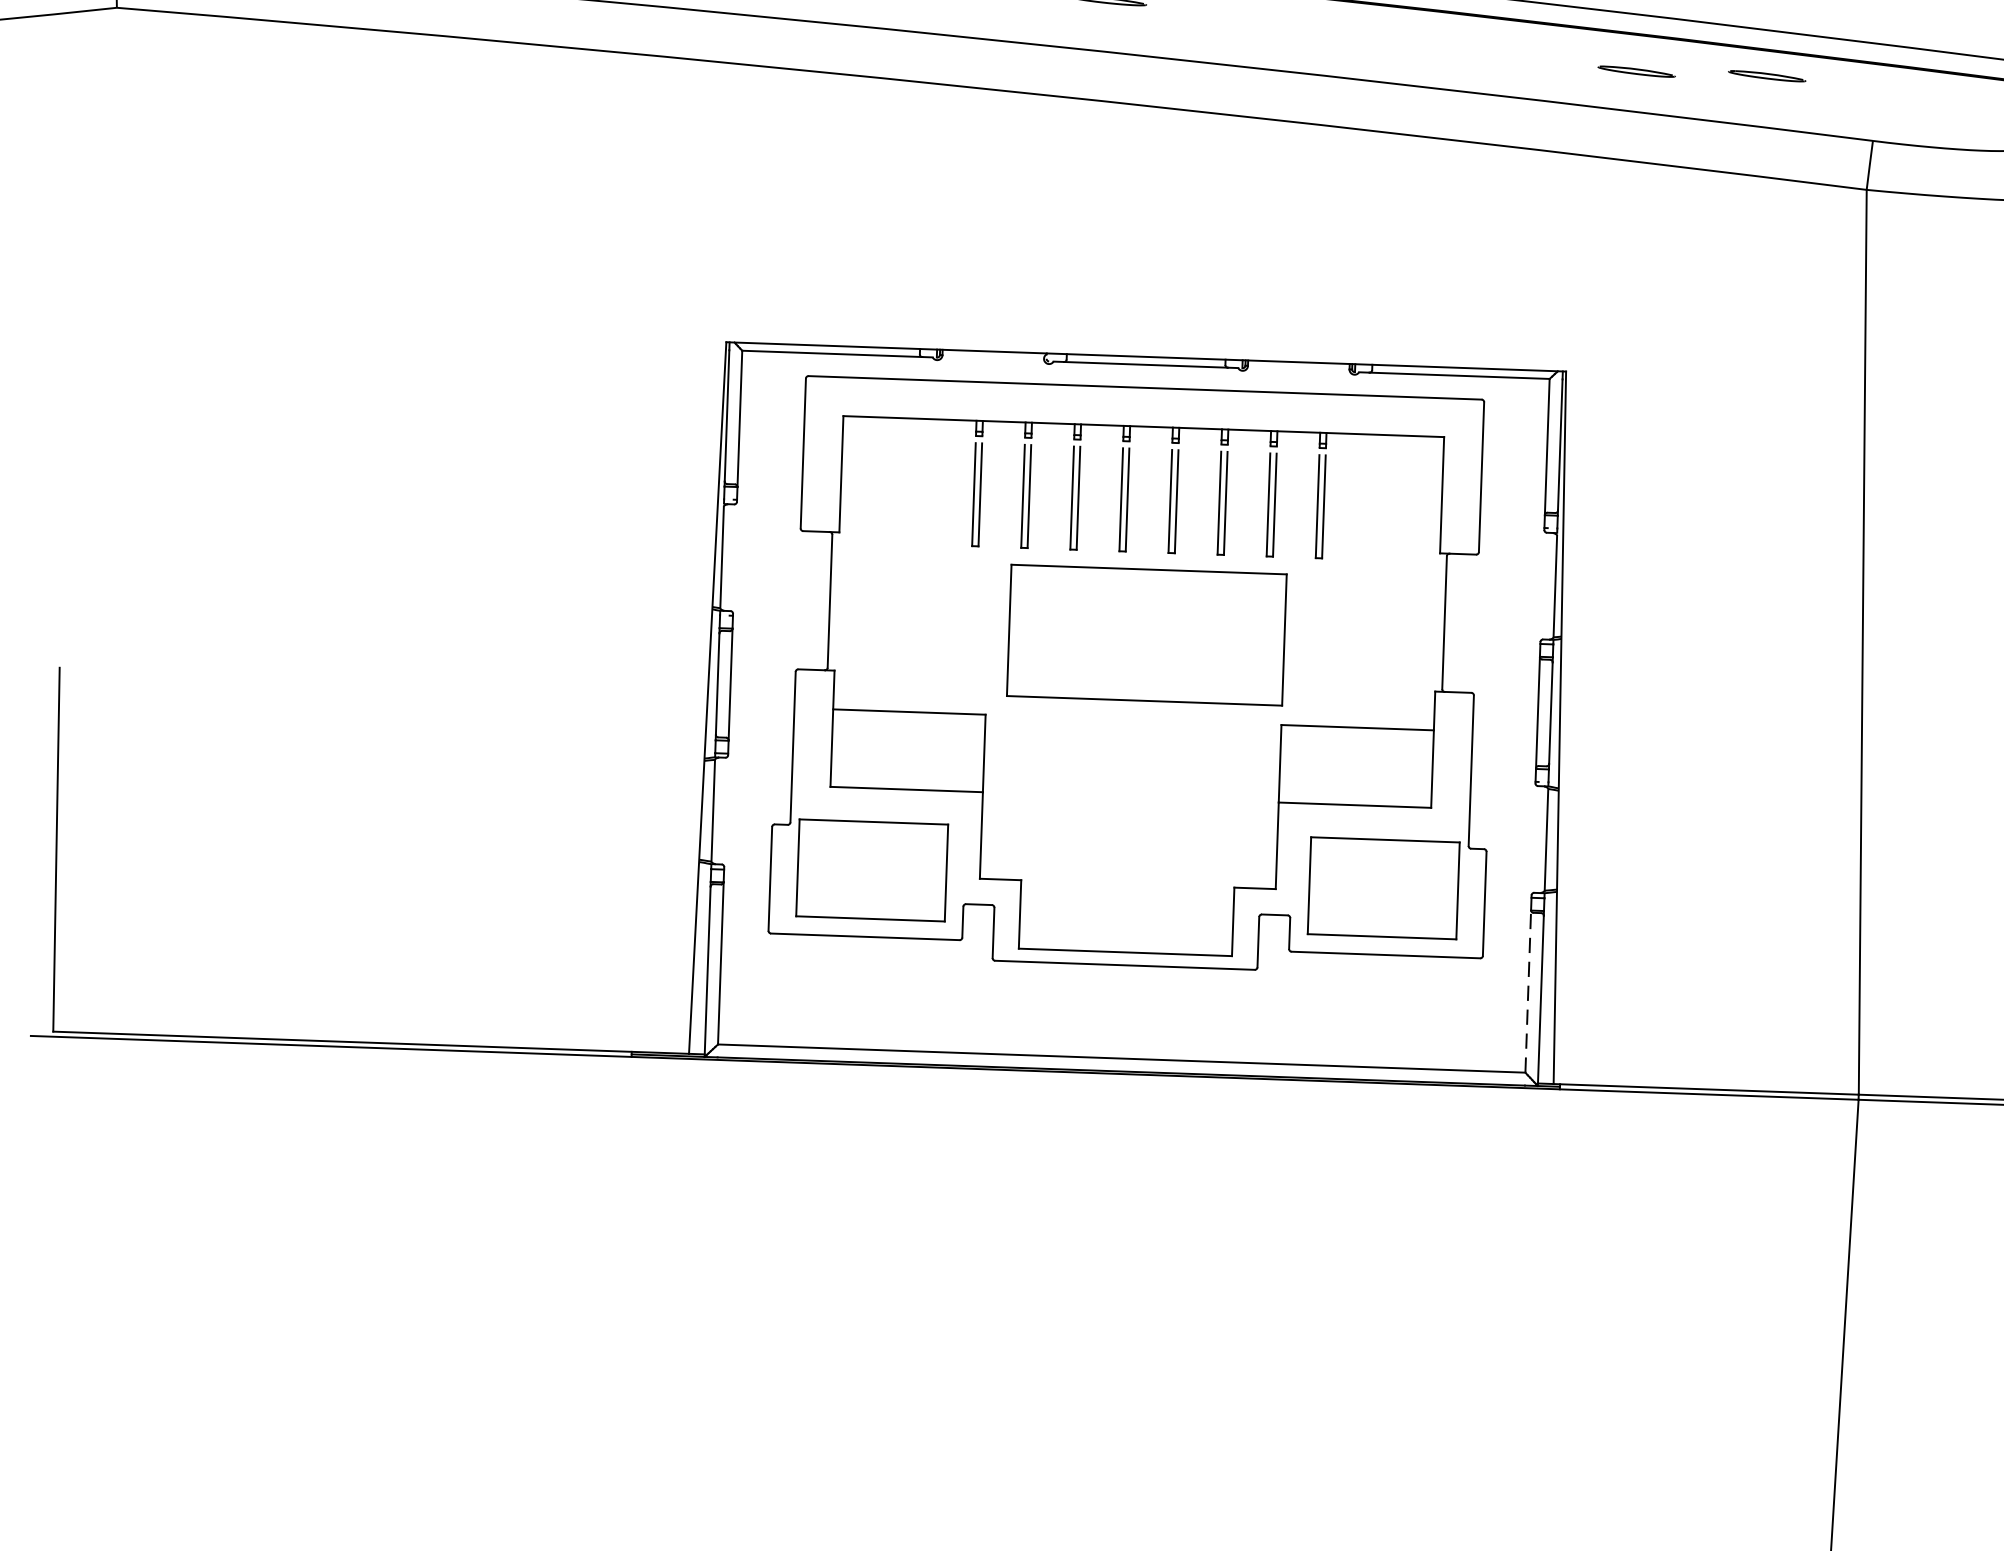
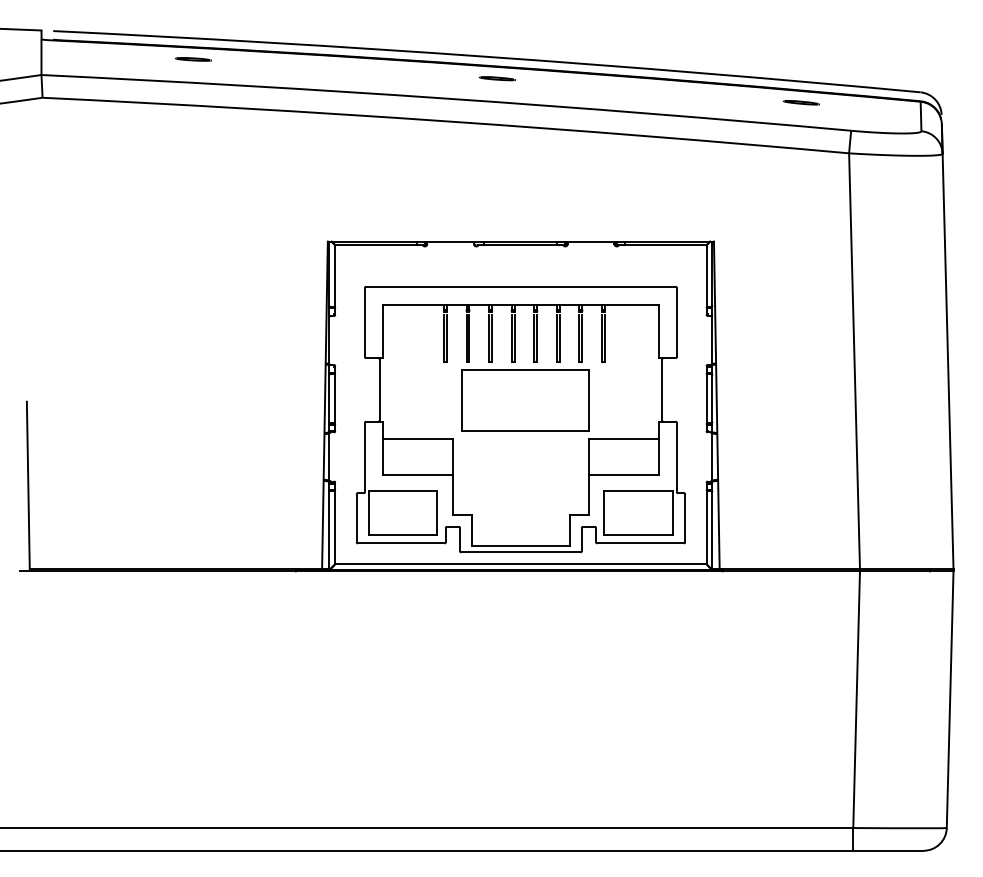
part: (1634, 71) -> (740, 102), removed
part: (1134, 676) -> (520, 419), moved
line: (1528, 990) -> (706, 526), dashed -> solid

